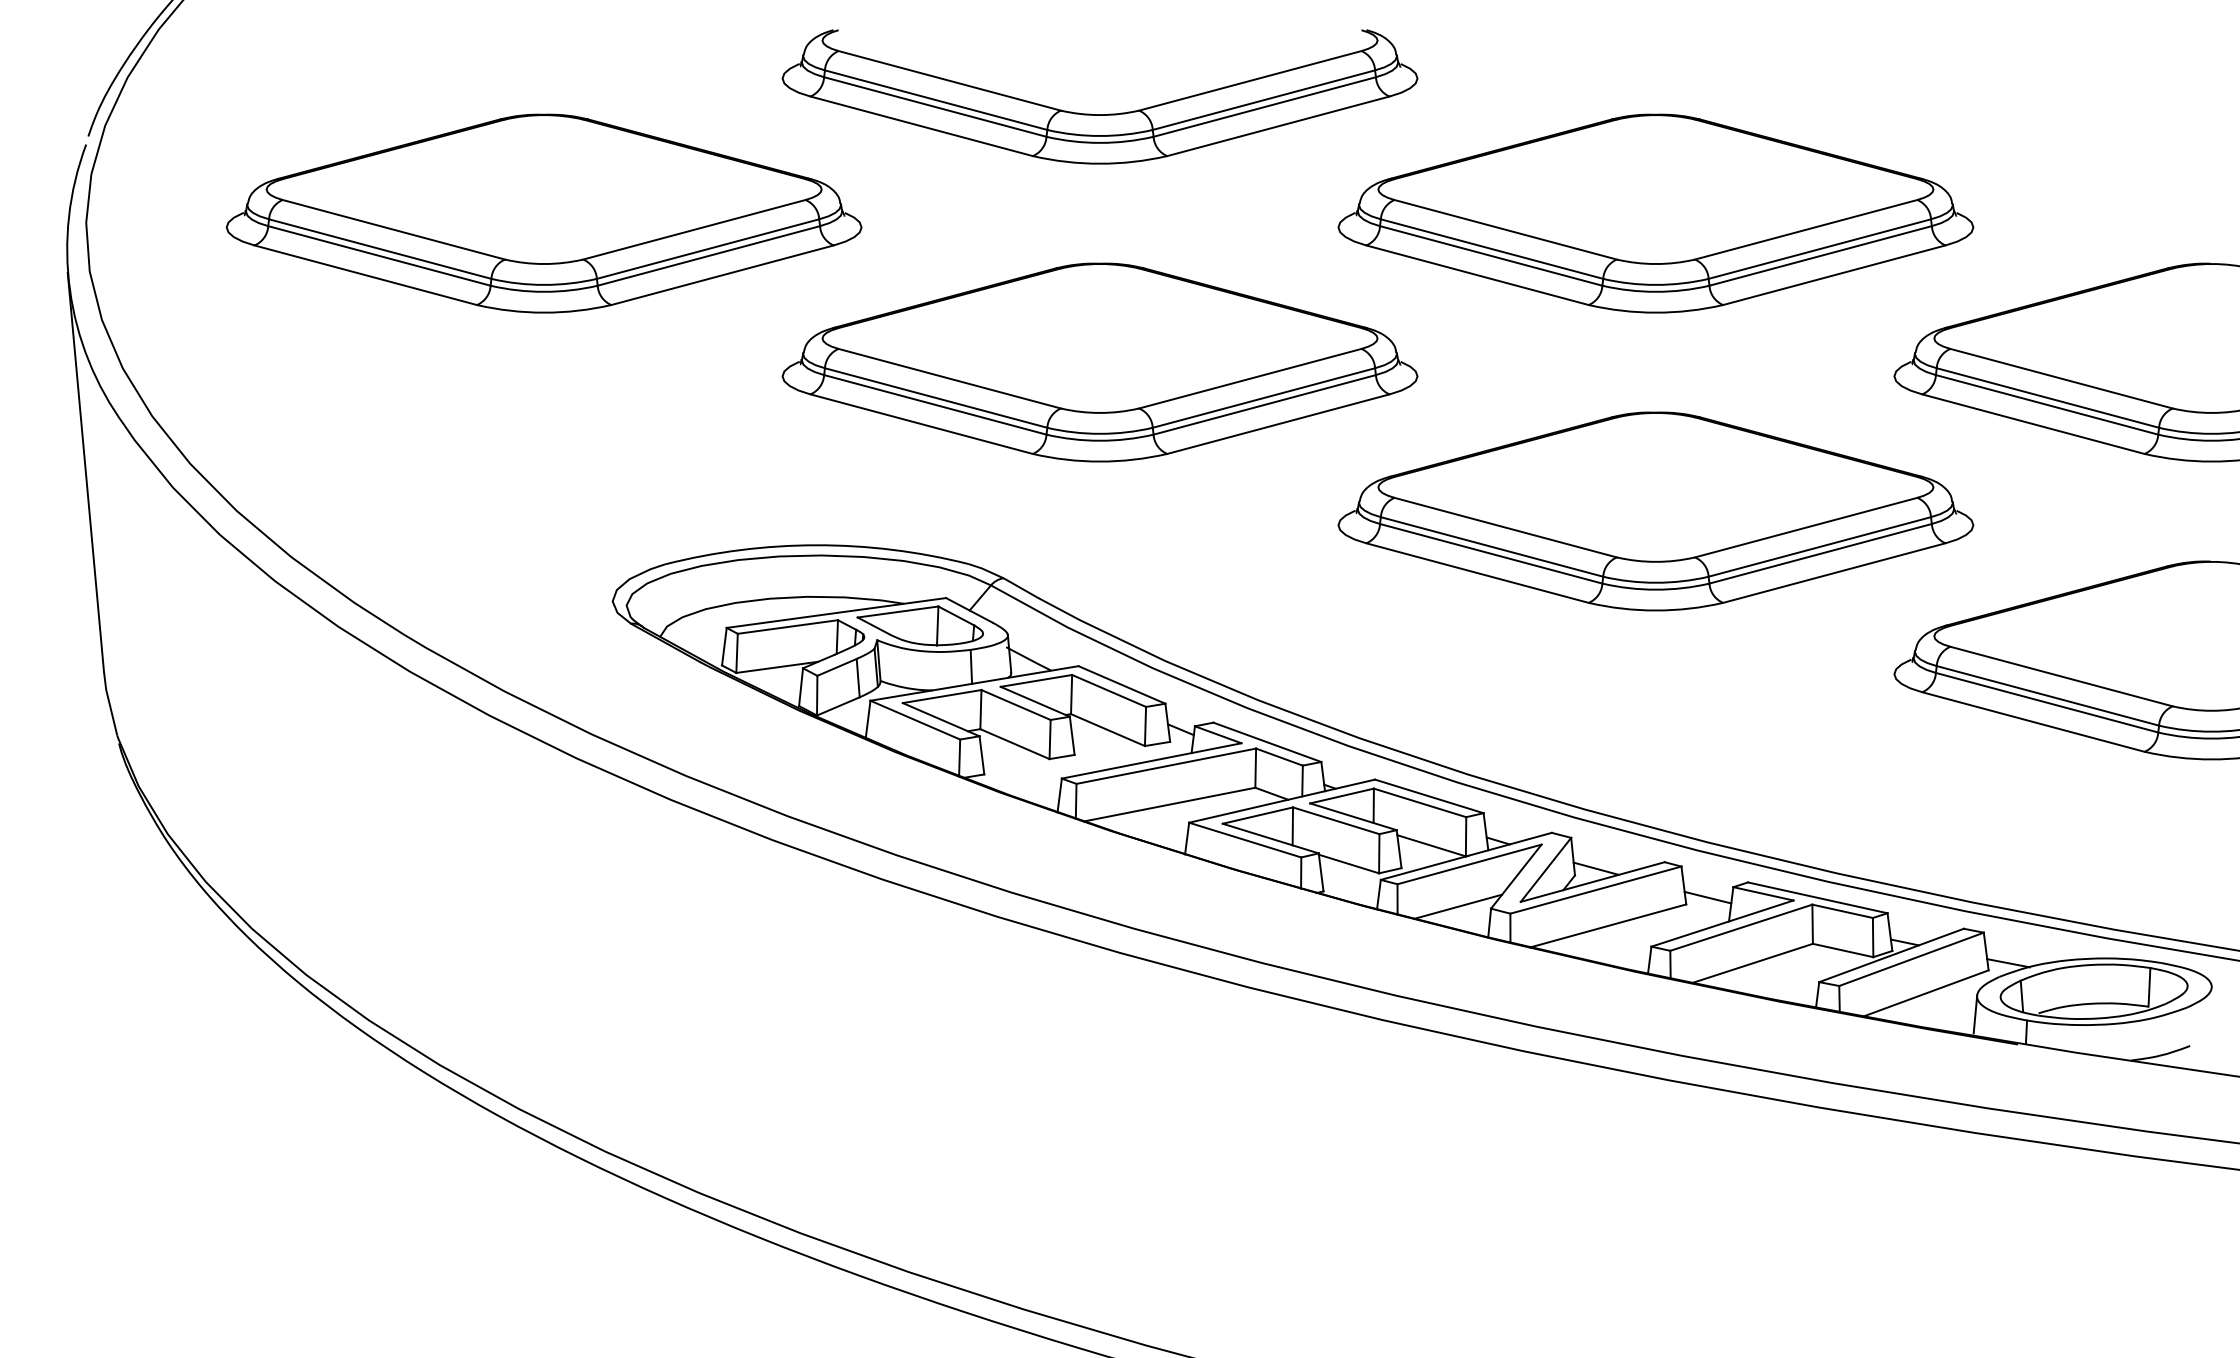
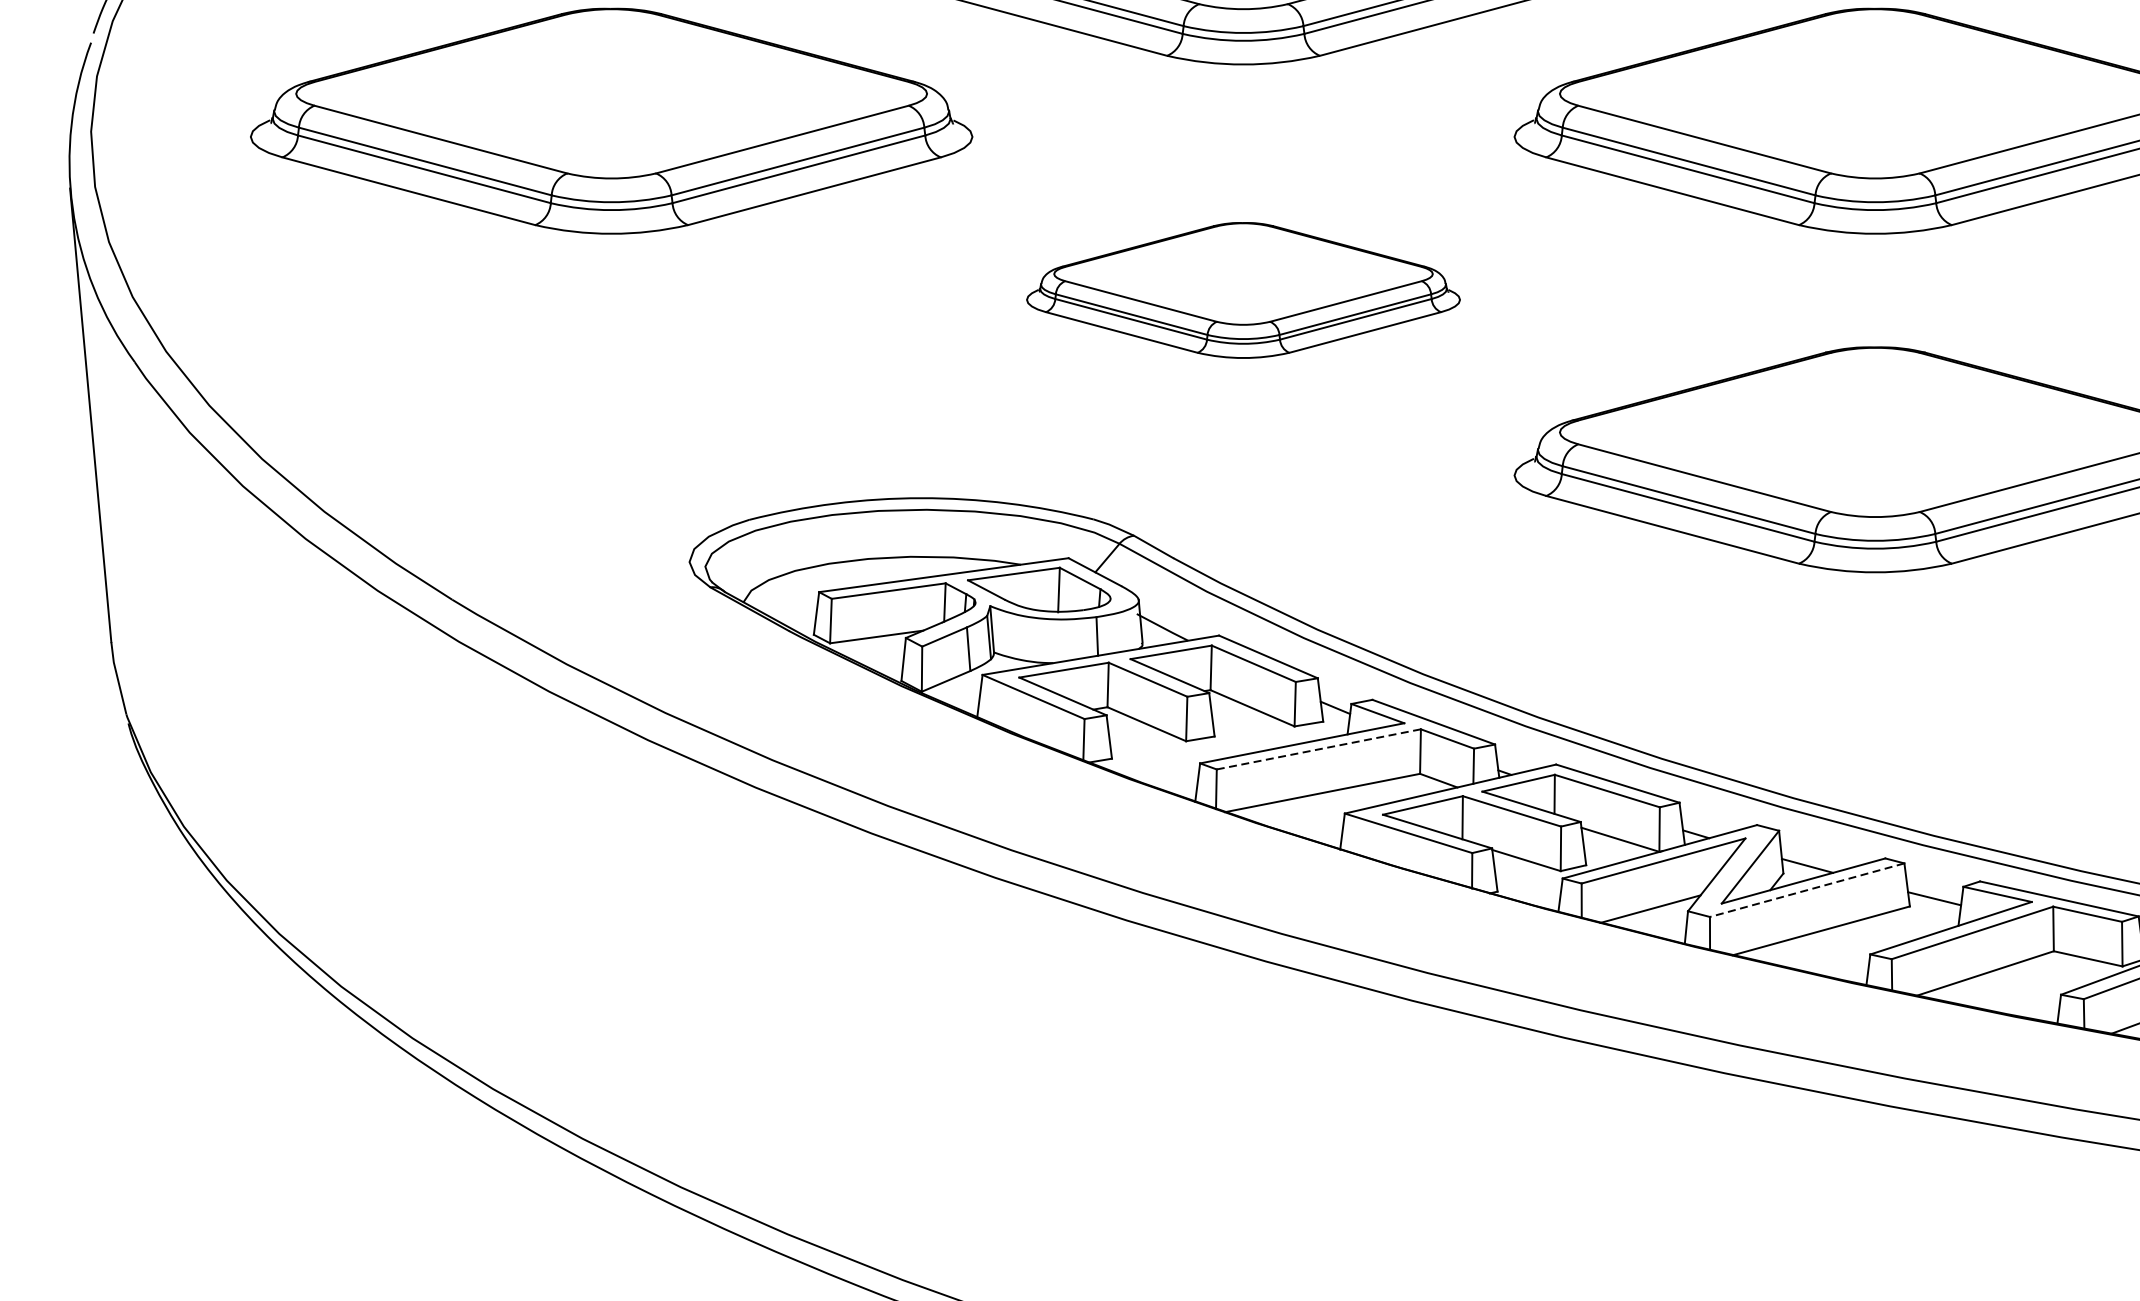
part: (1099, 362) -> (1242, 290), size x0.6
line: (1166, 766) -> (1319, 749), solid -> dashed
line: (1595, 890) -> (1806, 890), solid -> dashed

